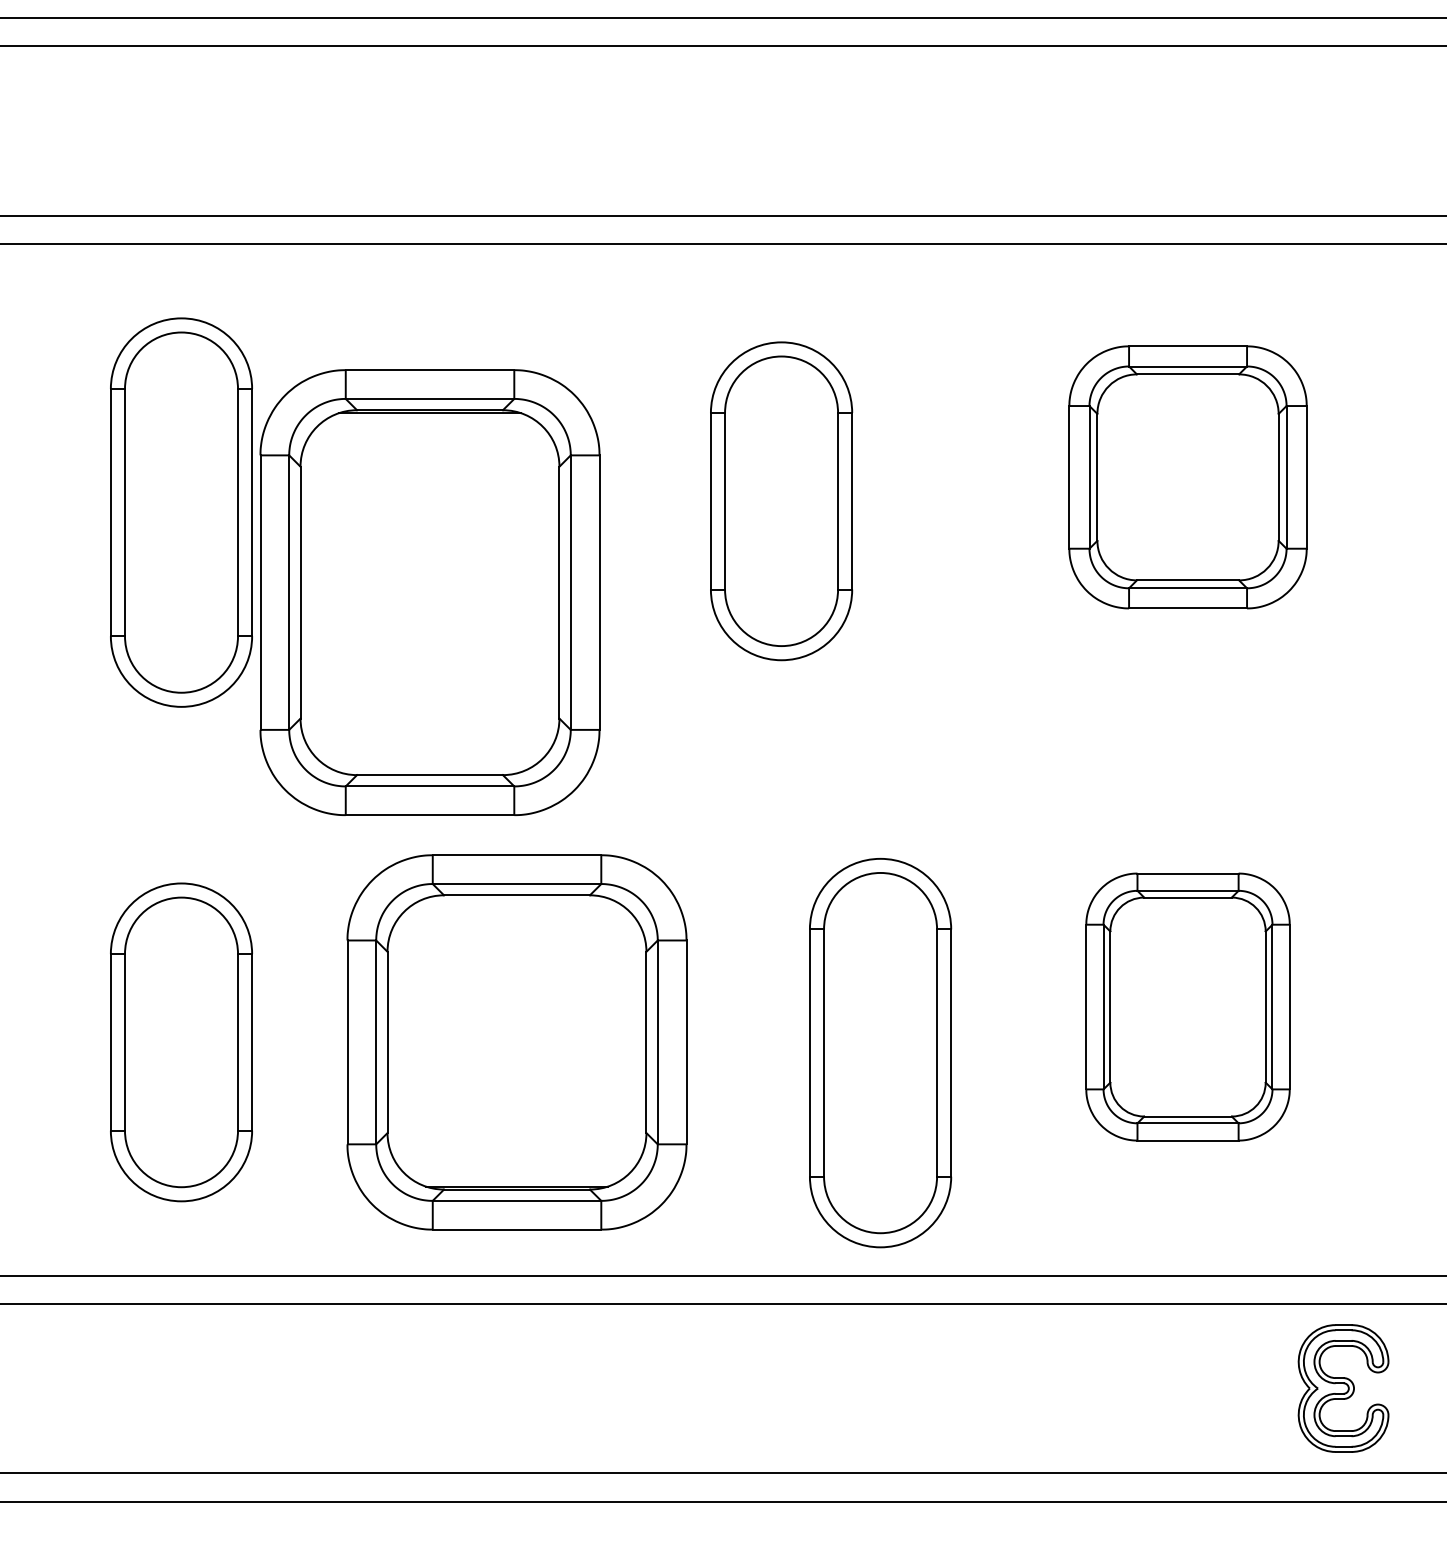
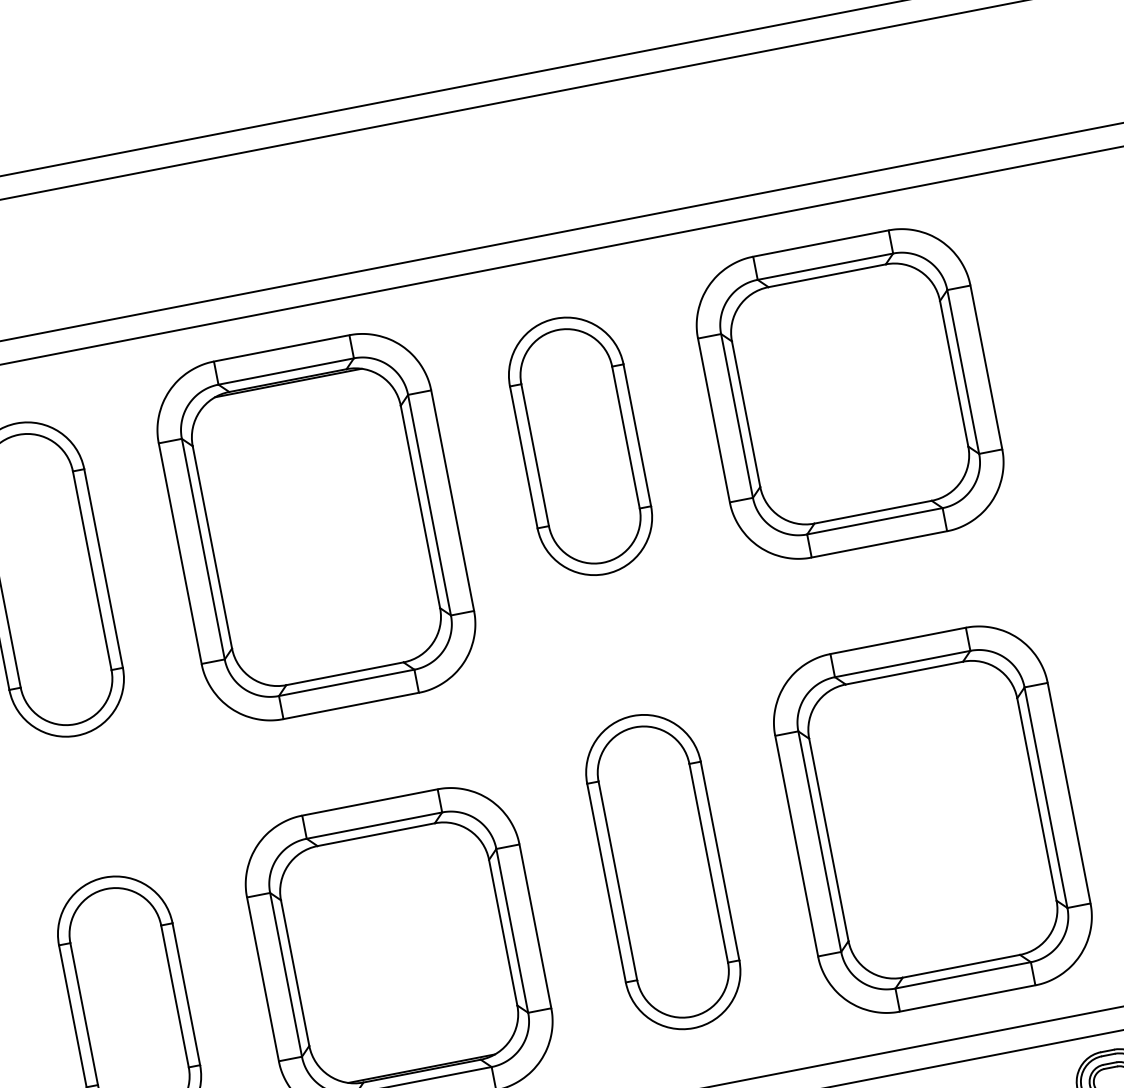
part: (1187, 477) -> (849, 394), size x1.43
part: (781, 501) -> (580, 446), moved
part: (429, 592) -> (316, 527), moved
part: (1187, 1006) -> (932, 819), size x1.67
part: (880, 1053) -> (663, 872), moved

